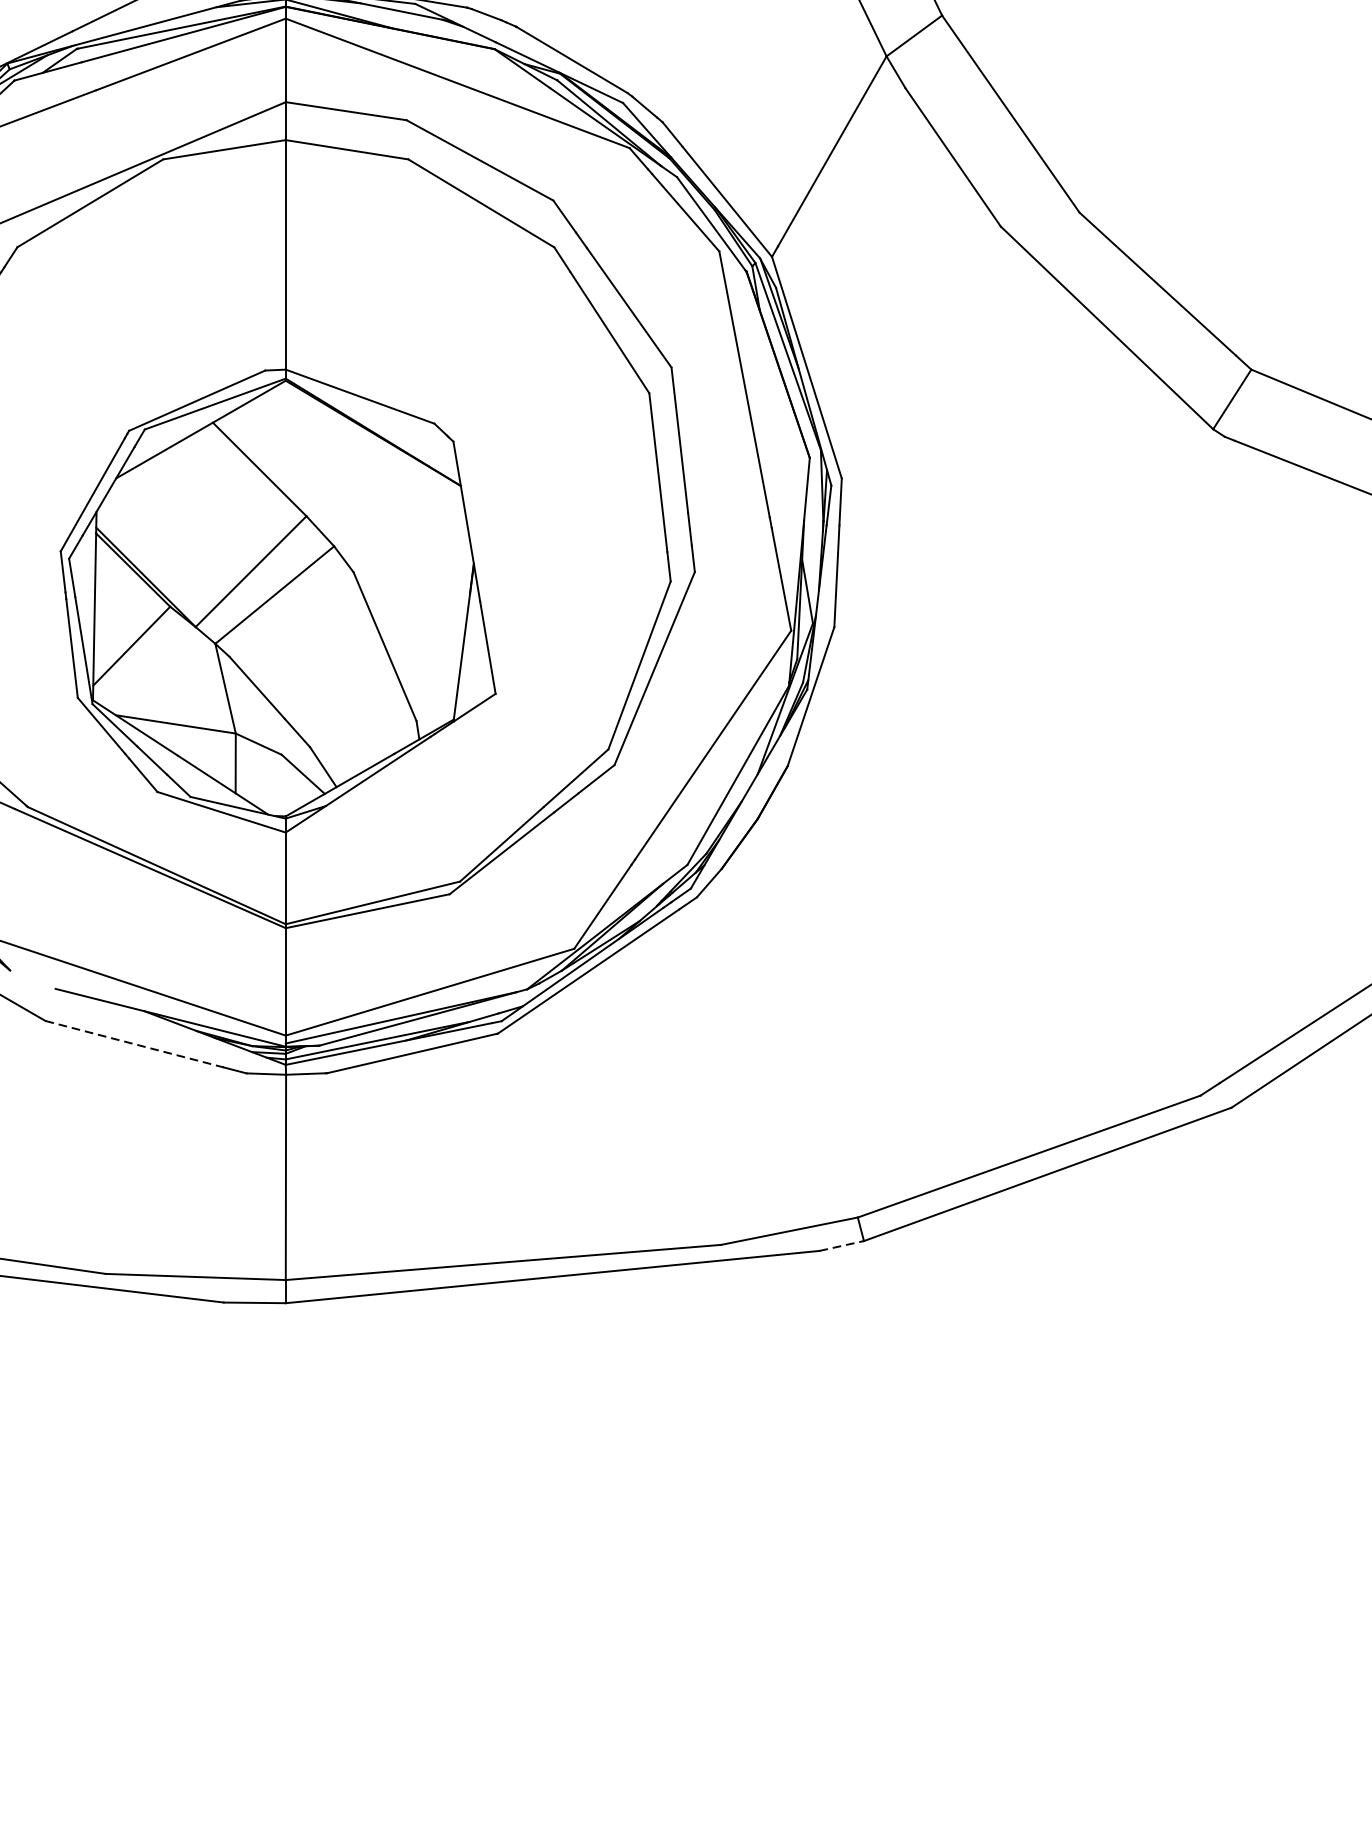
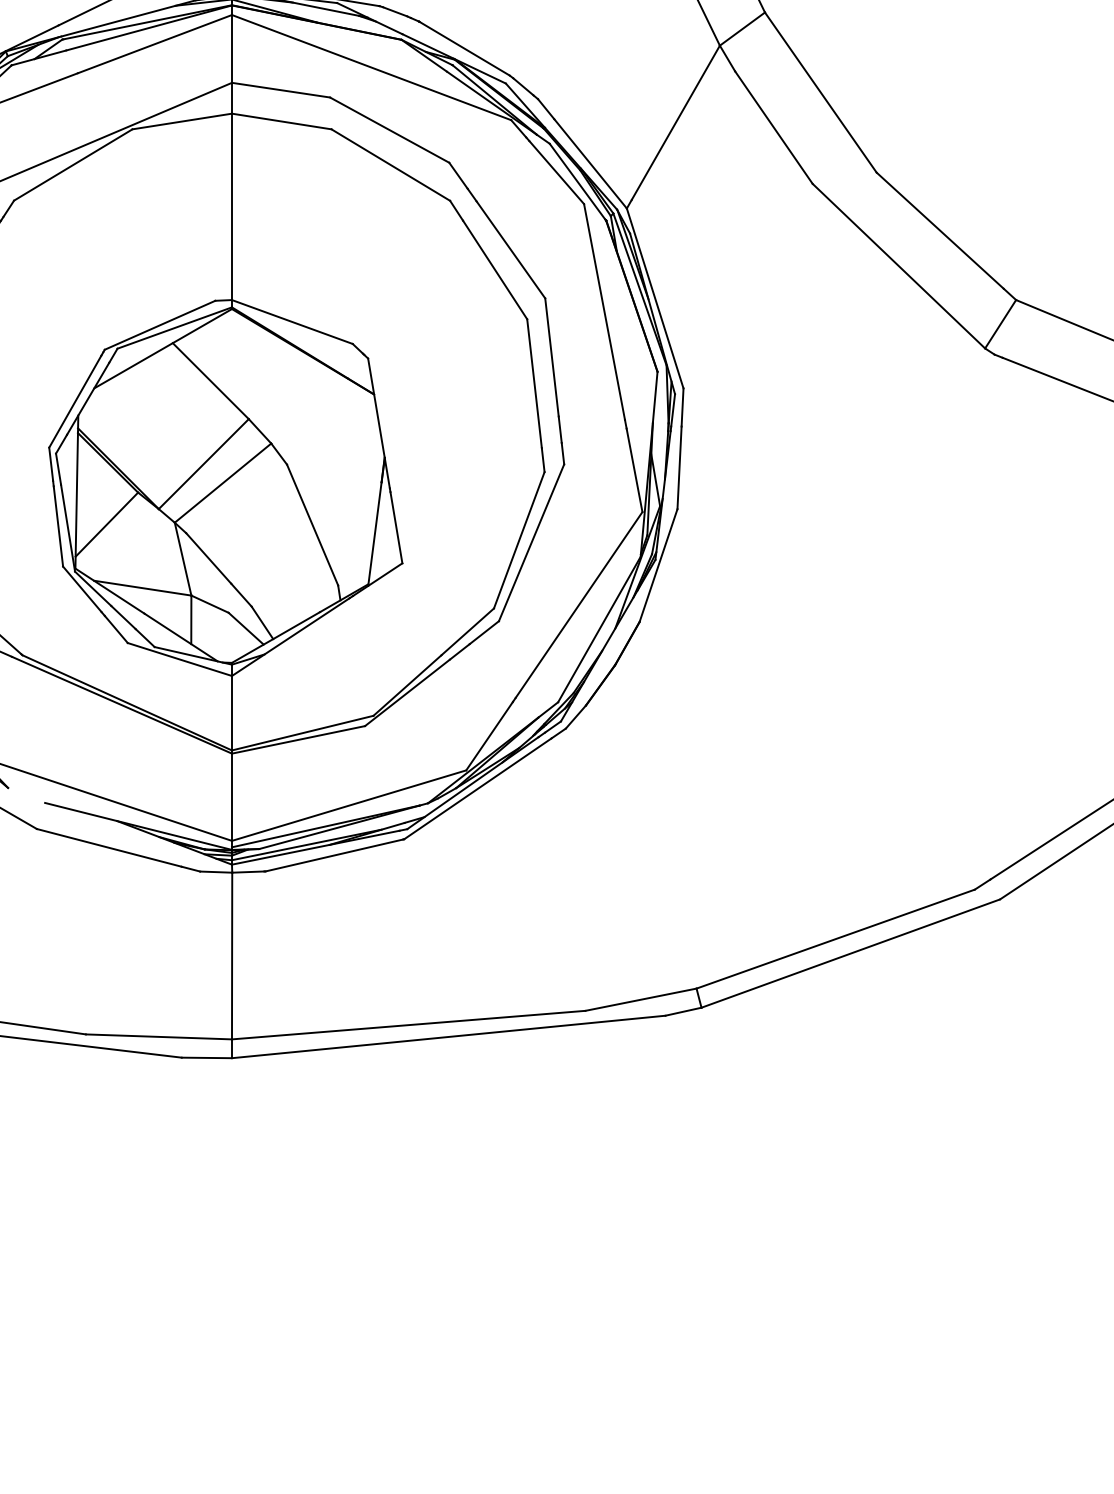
line: (134, 1043) -> (109, 847), dashed -> solid
line: (841, 1245) -> (683, 1011), dashed -> solid

